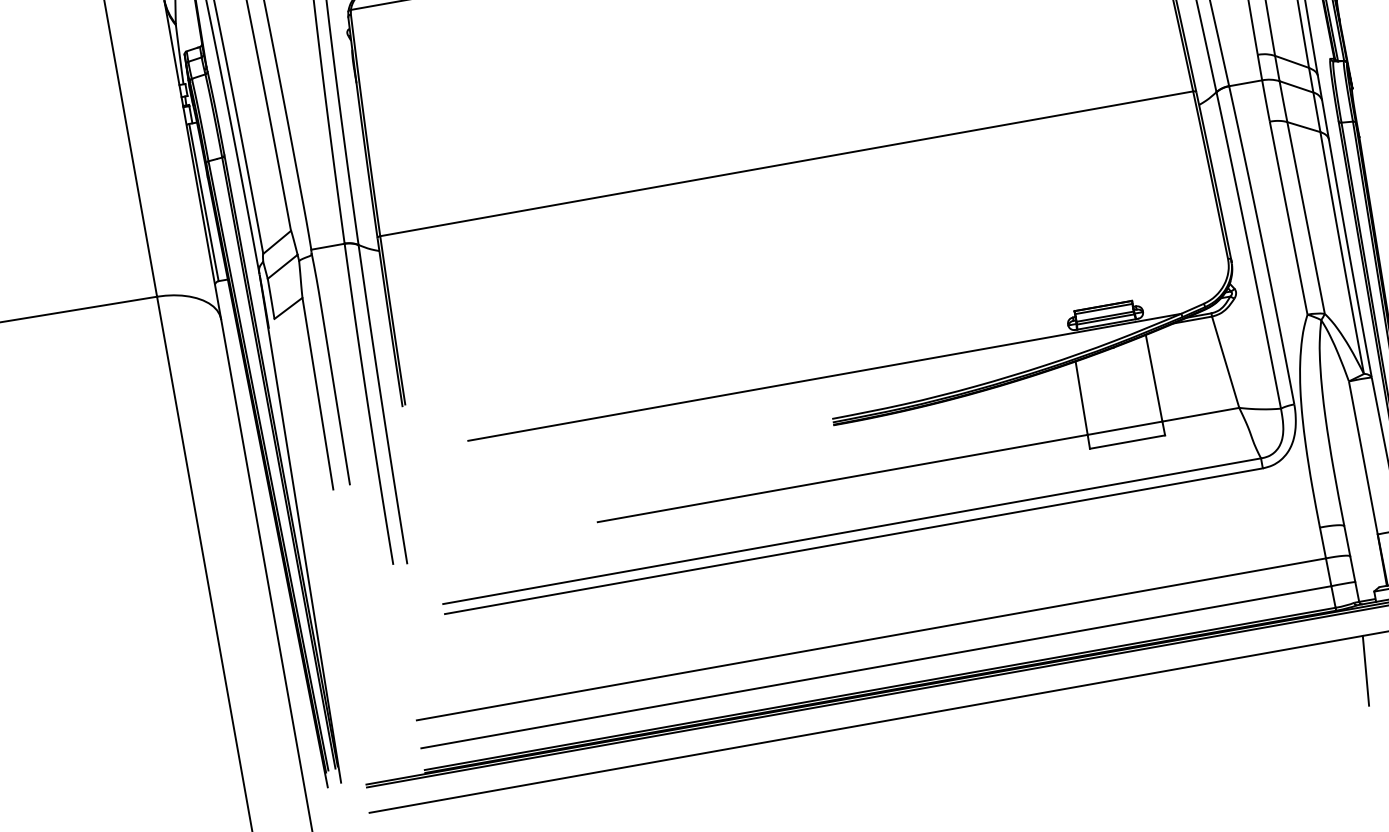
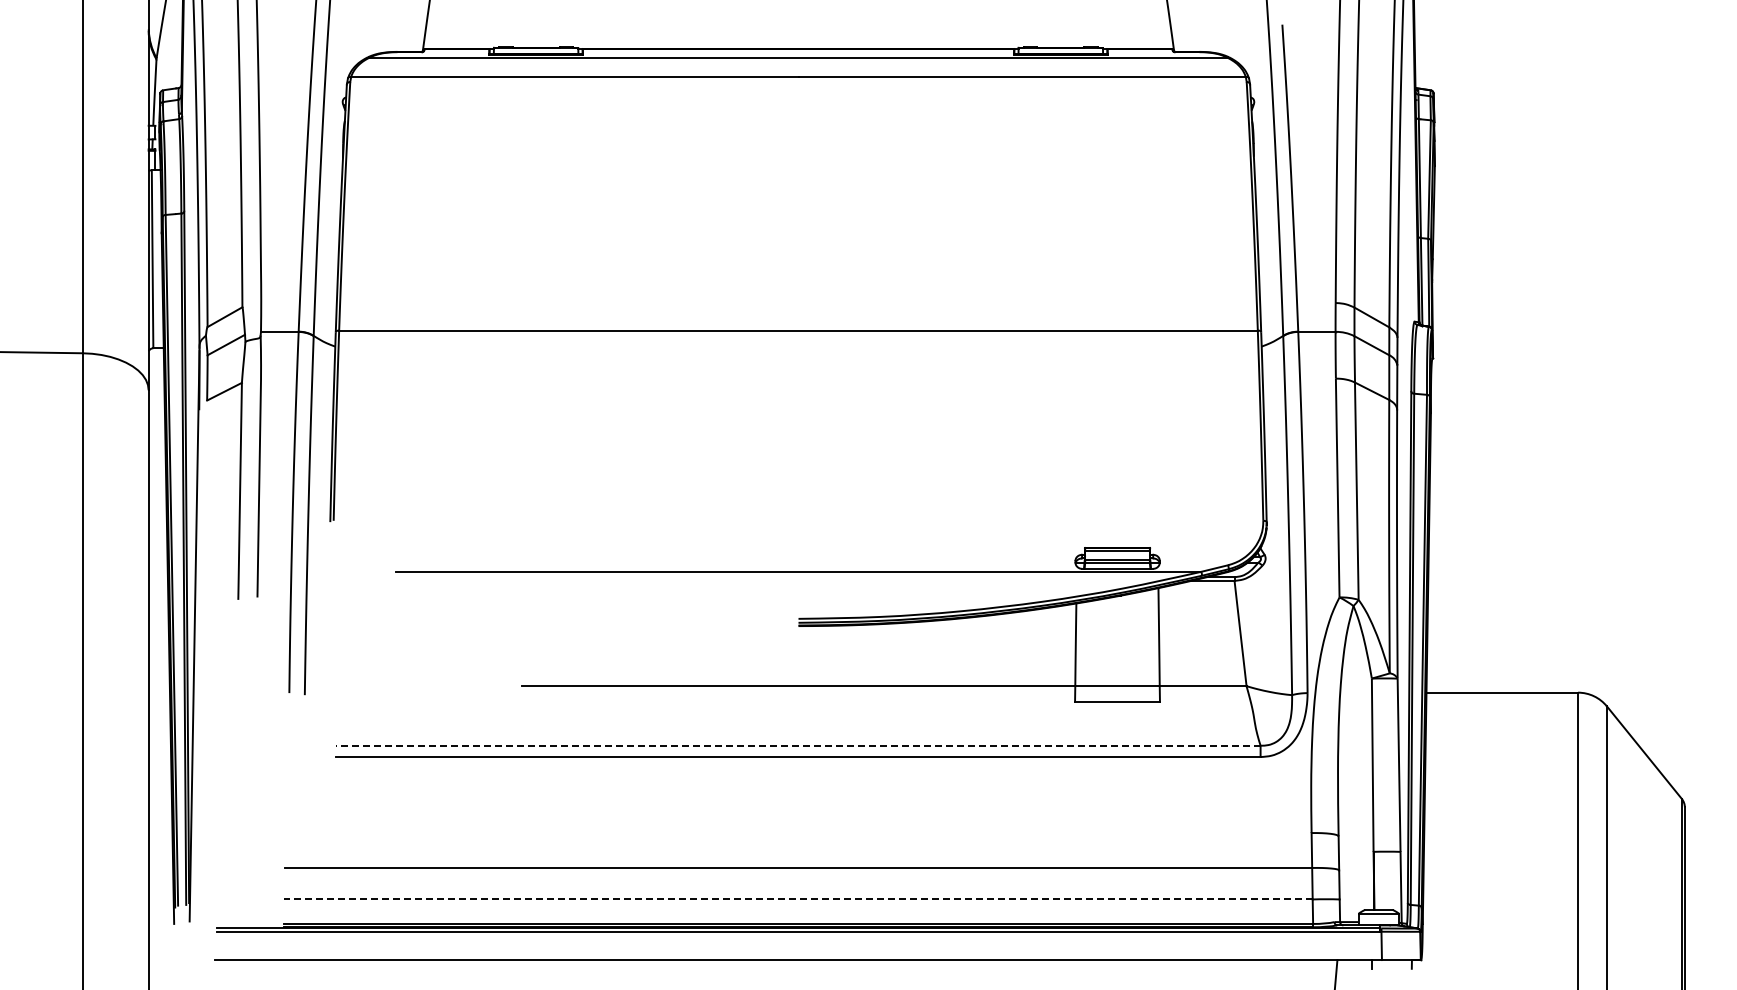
line: (851, 531) -> (797, 745), solid -> dashed
line: (875, 667) -> (797, 899), solid -> dashed

